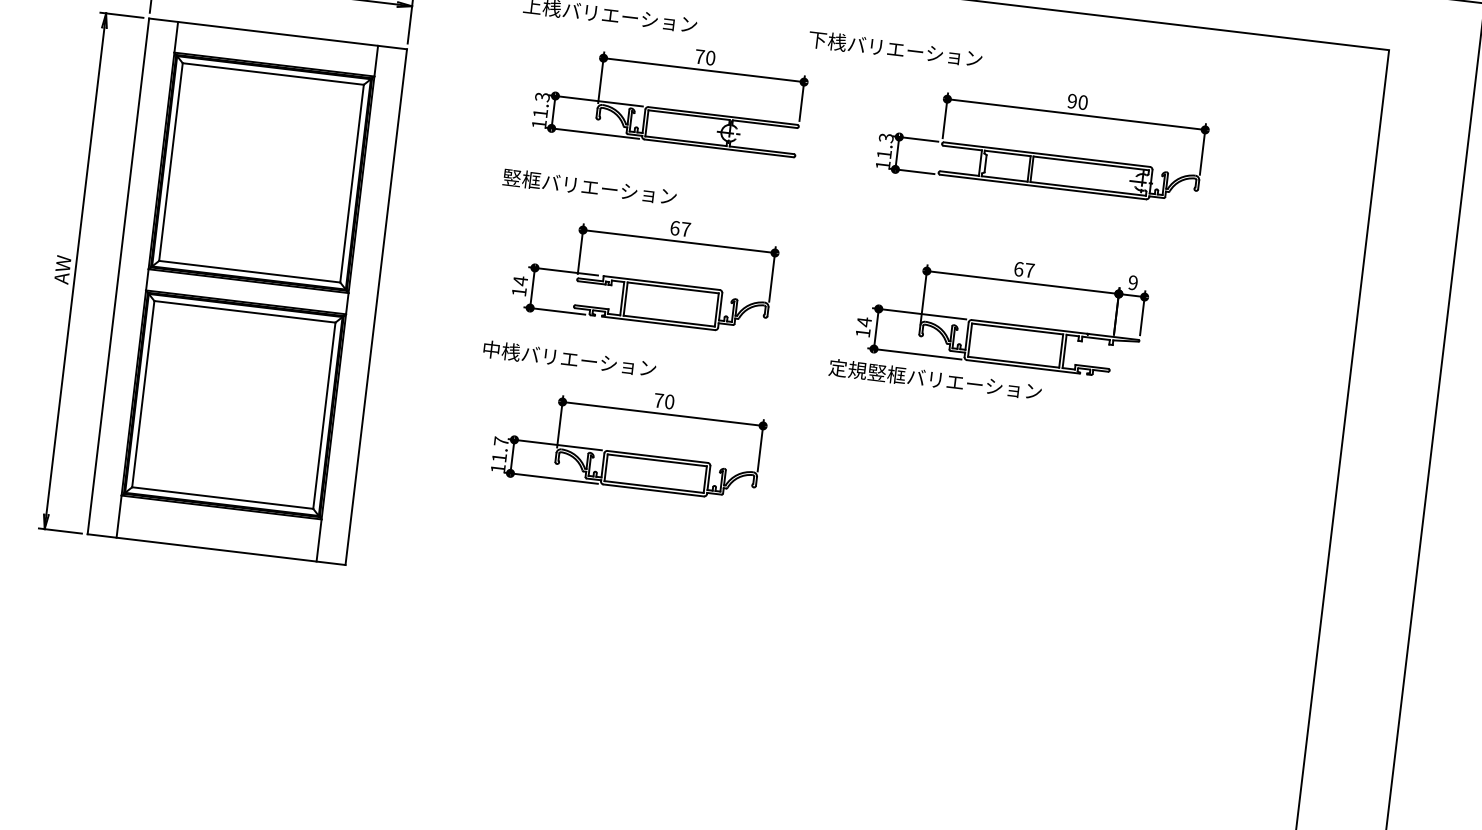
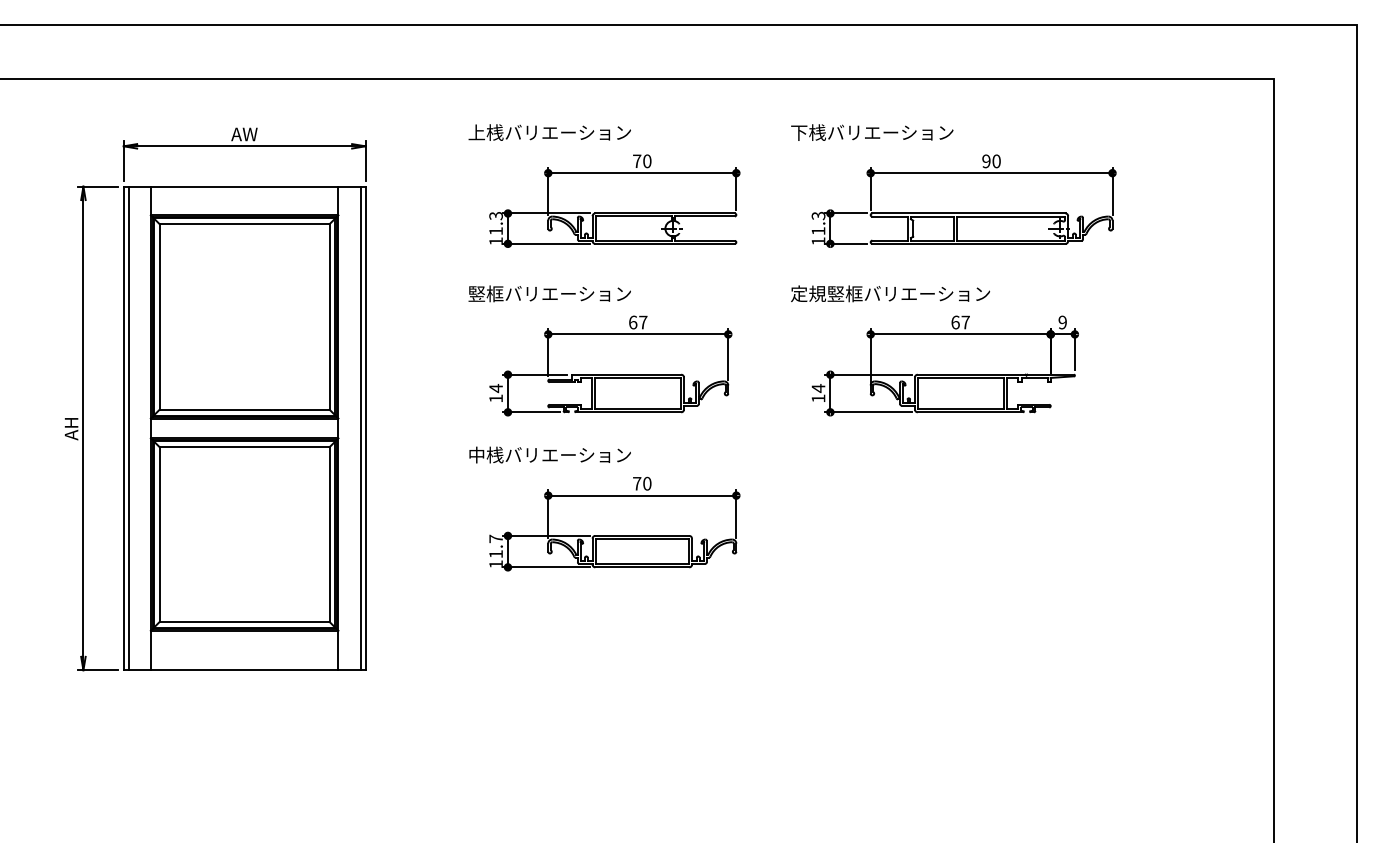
text: (895, 49) -> (872, 132), moved
text: (62, 269) -> (71, 428), AW -> AH
line: (123, 277) -> (128, 428), added
line: (370, 306) -> (360, 428), added
text: (935, 379) -> (890, 293), moved

